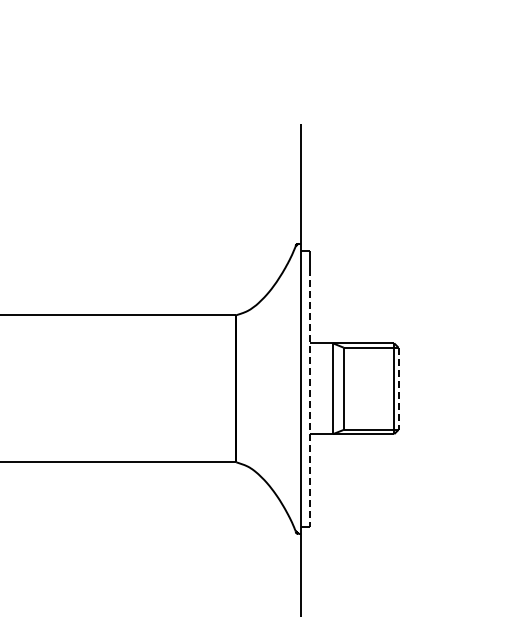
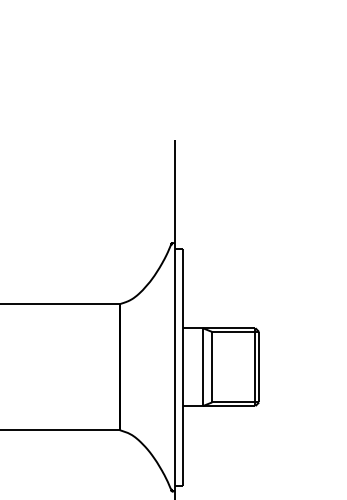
line: (398, 389) -> (259, 367), dashed -> solid
line: (309, 397) -> (182, 374), dashed -> solid

